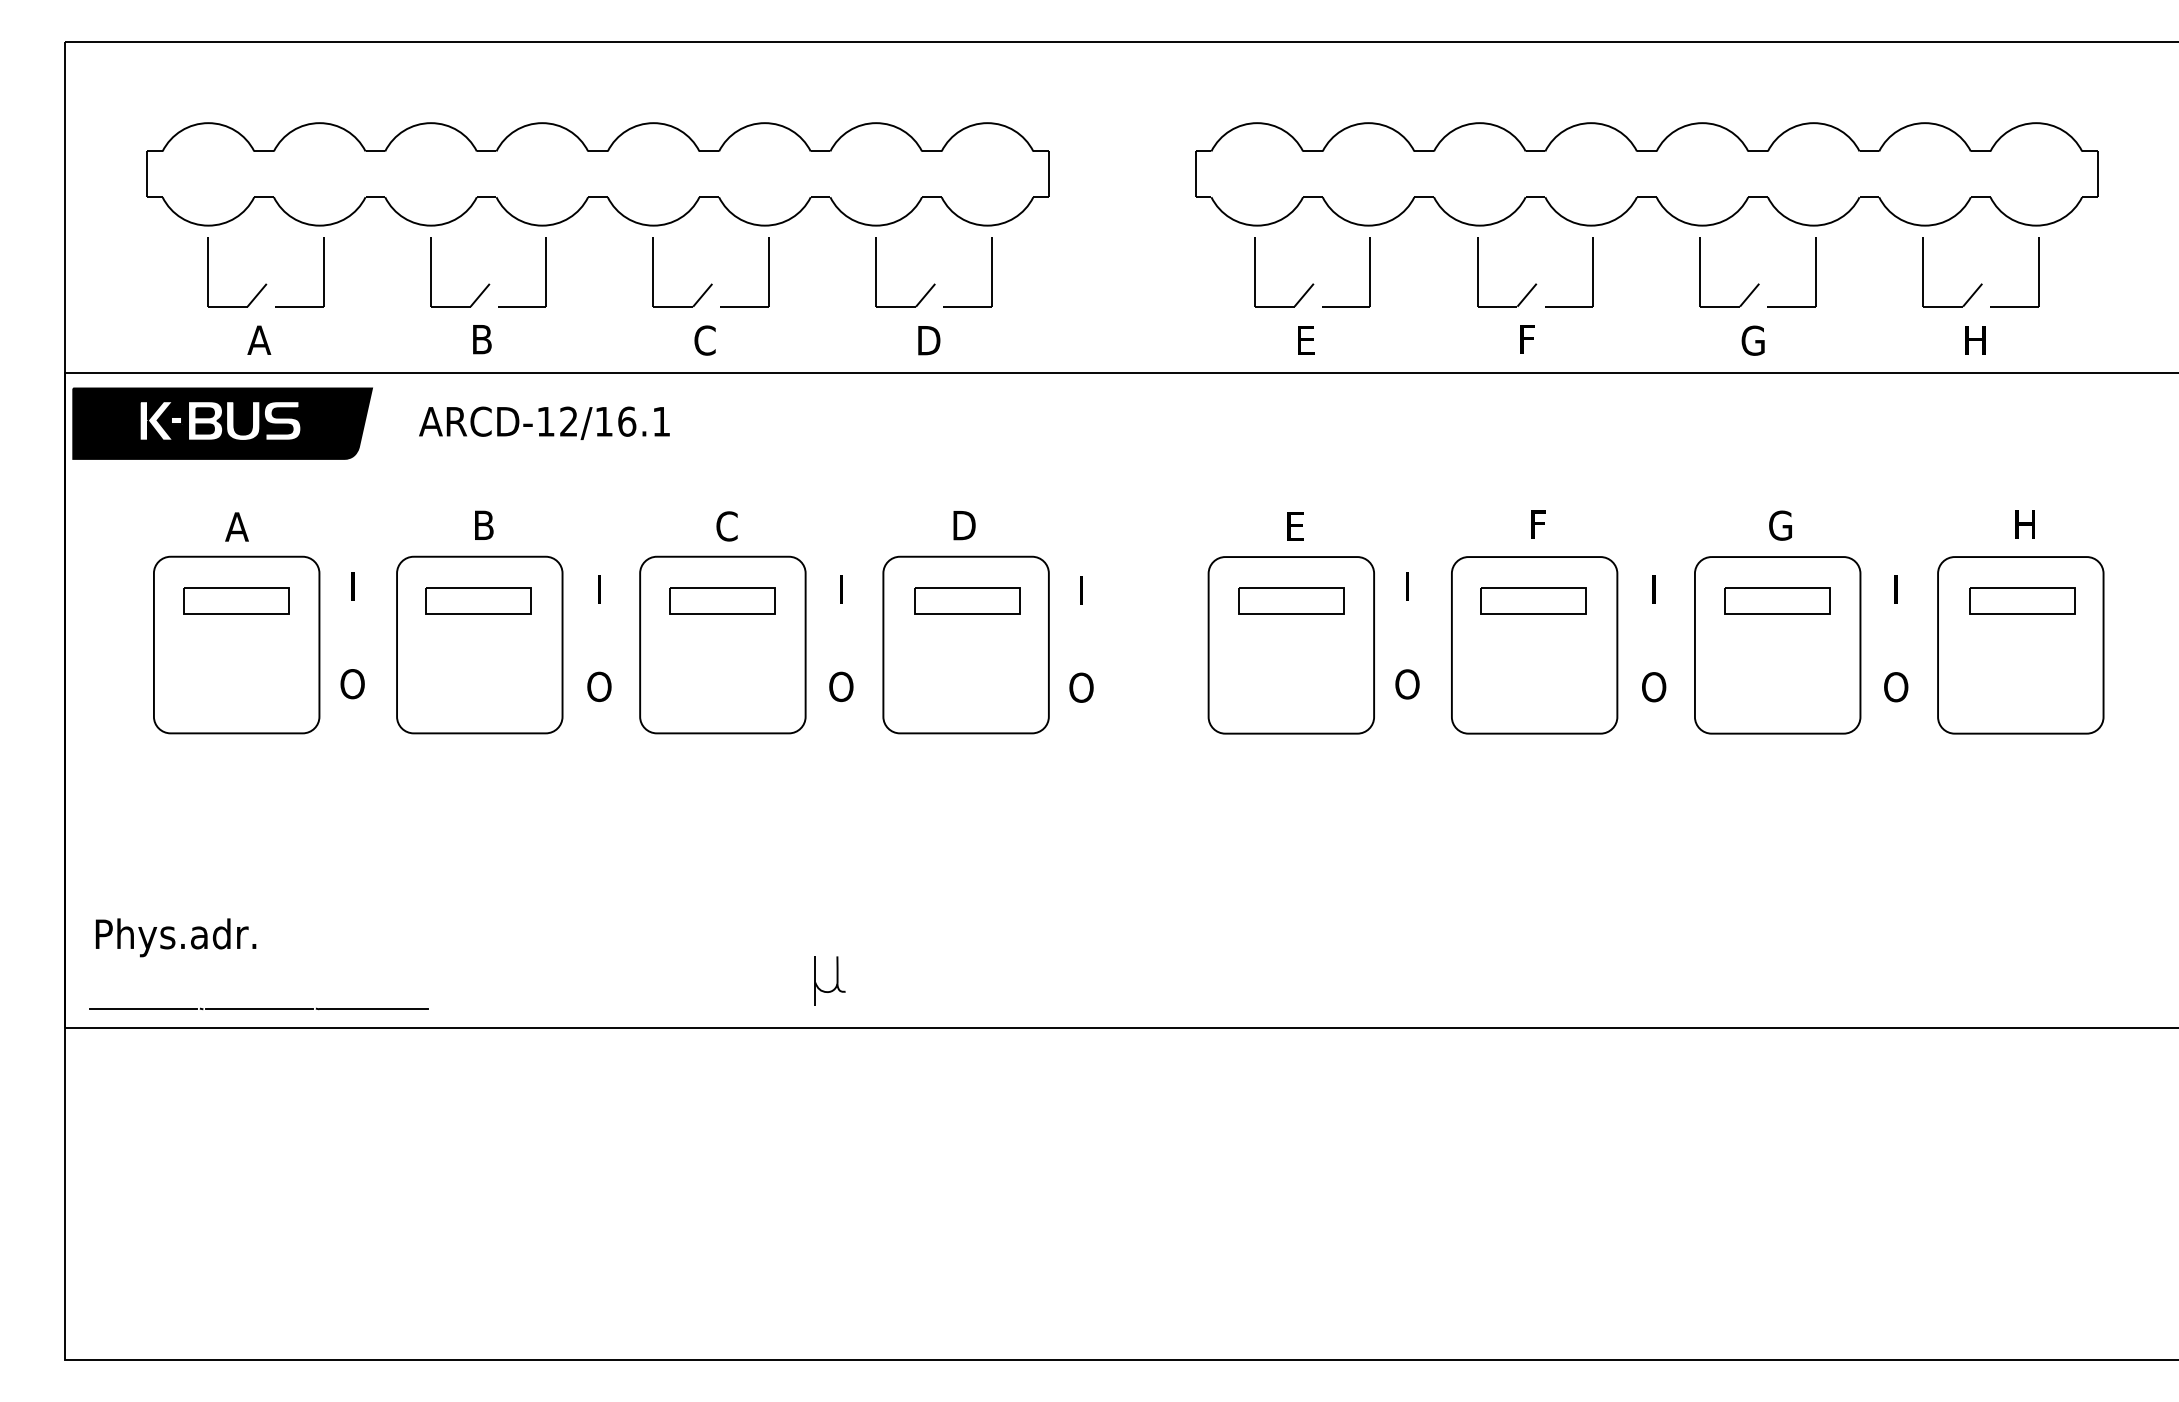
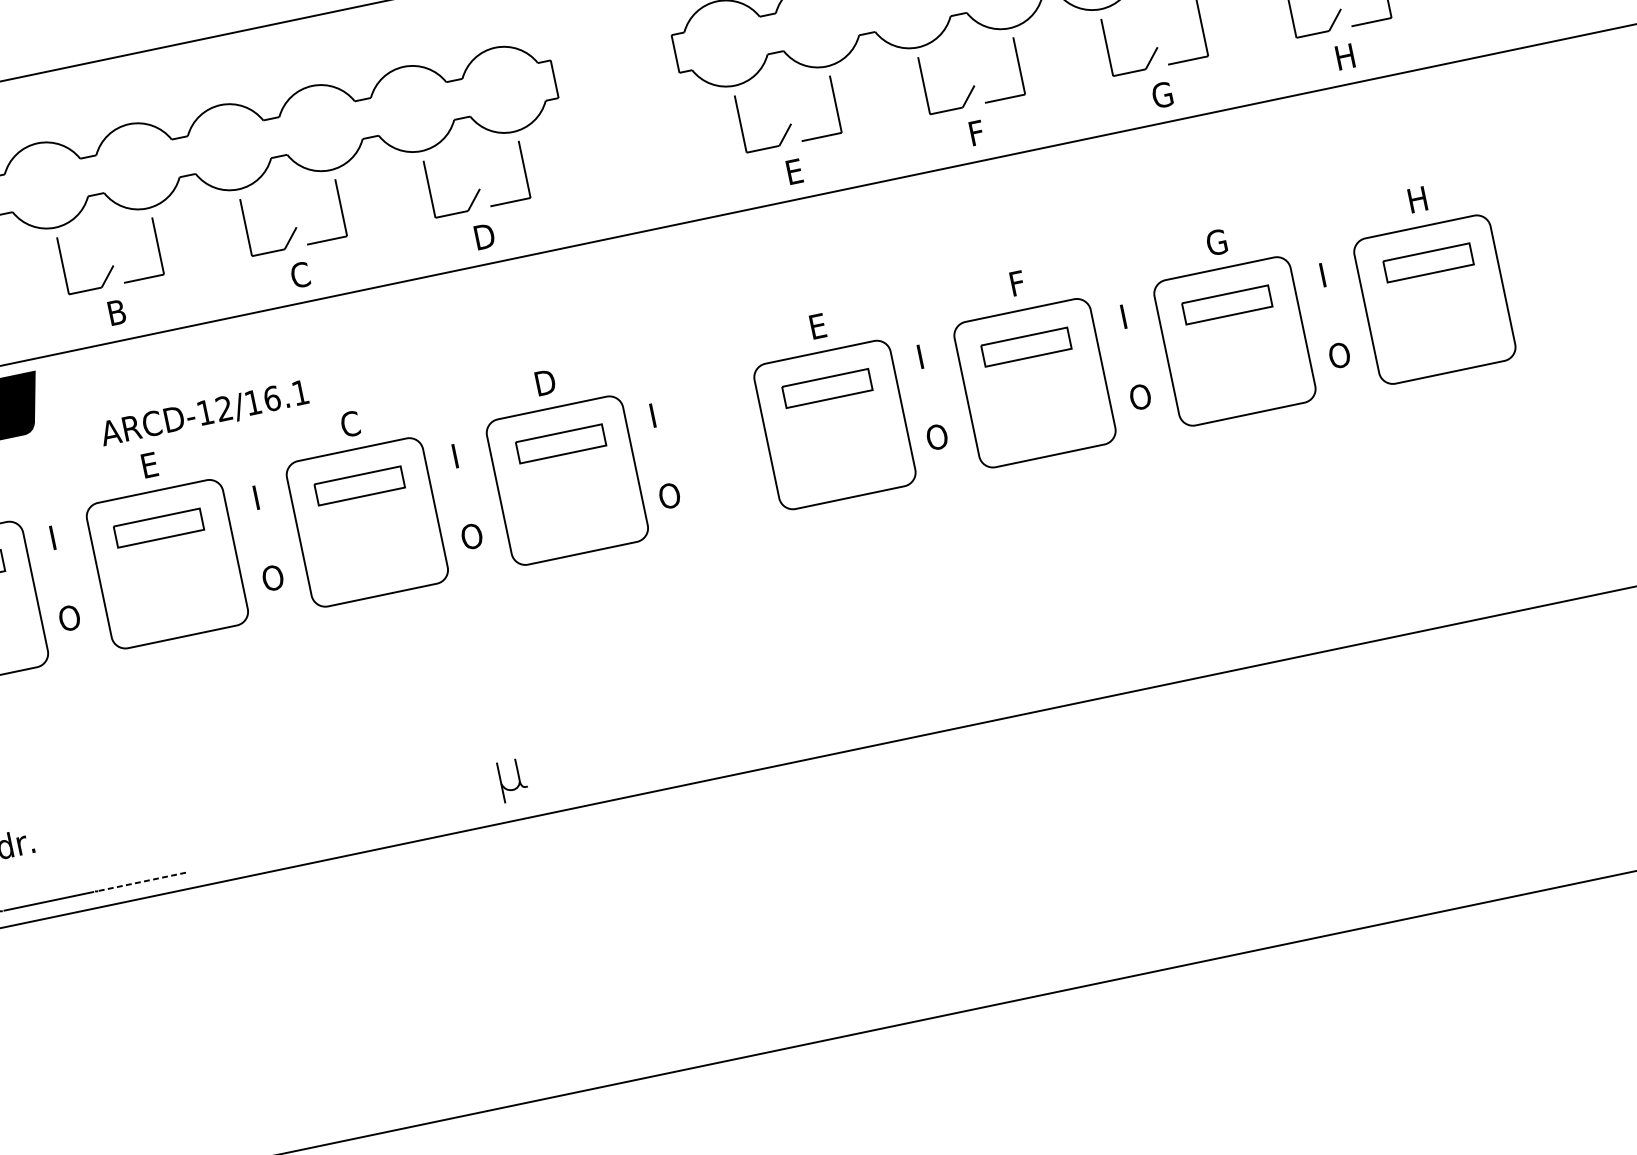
text: (544, 422) -> (204, 413), moved
text: (484, 524) -> (150, 464), B -> E
line: (374, 1008) -> (143, 881), solid -> dashed

